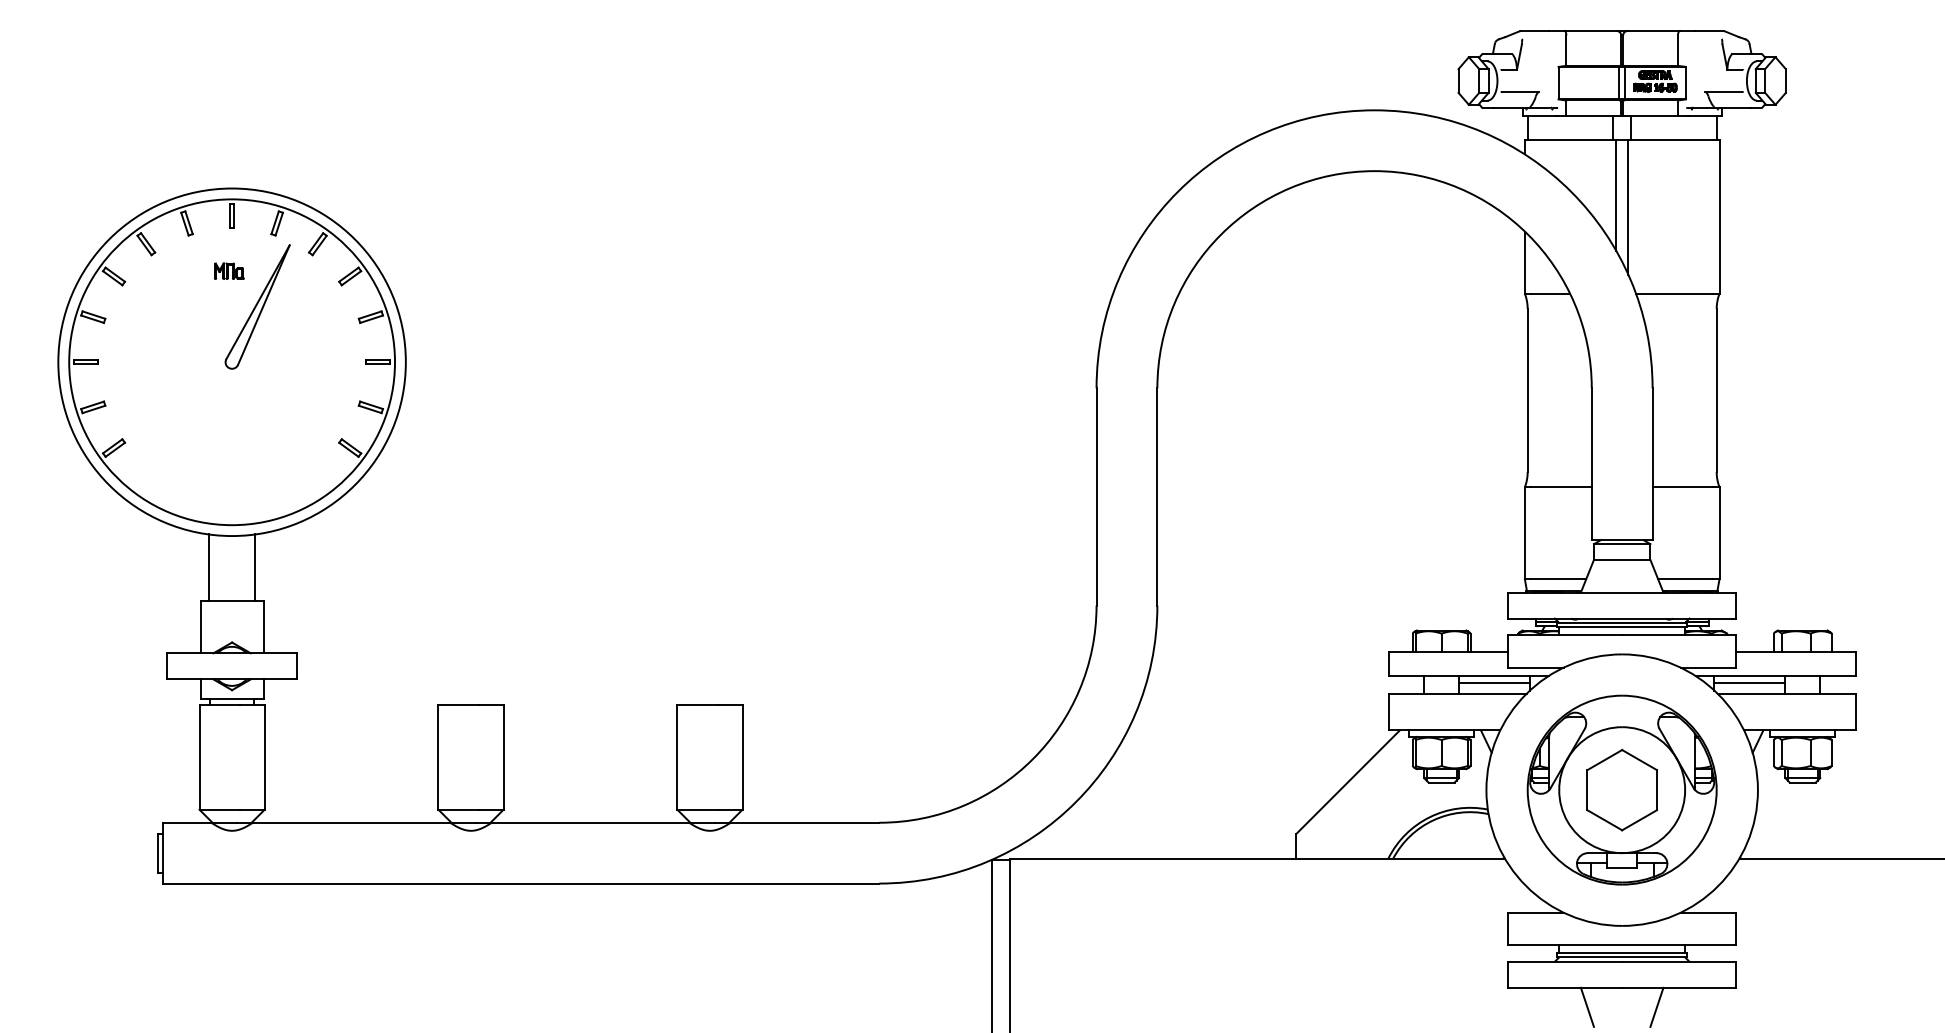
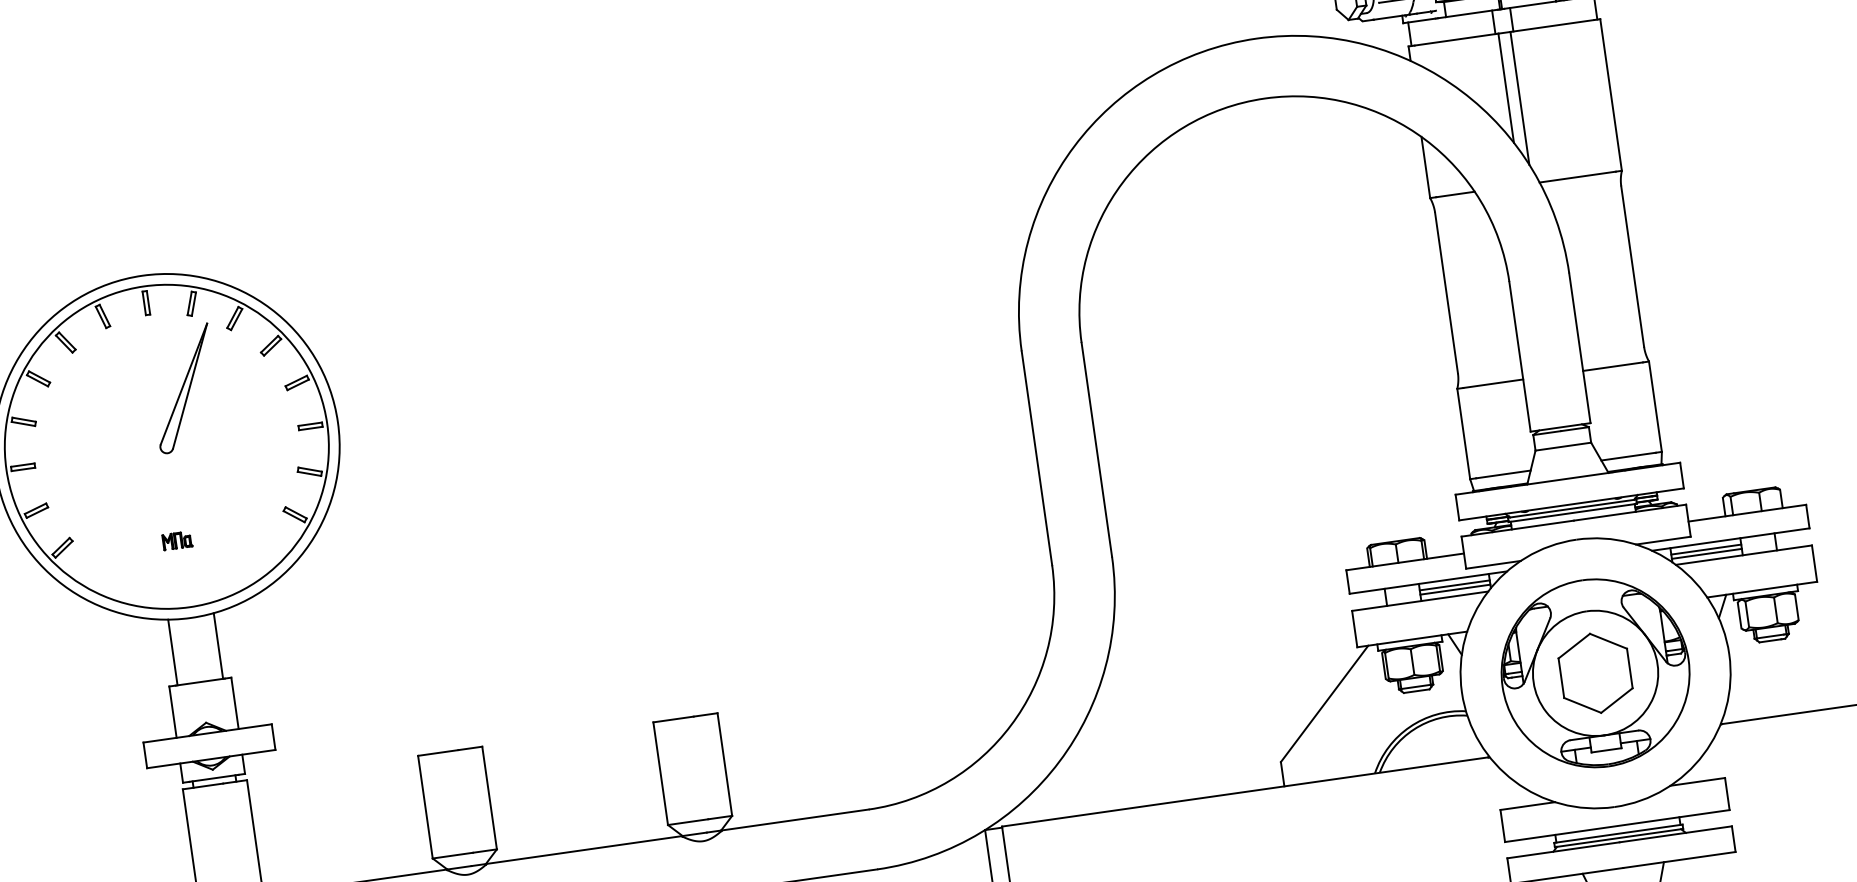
part: (229, 270) -> (177, 539), moved
line: (1494, 687) -> (1455, 590), added
line: (1749, 687) -> (1706, 554), added

